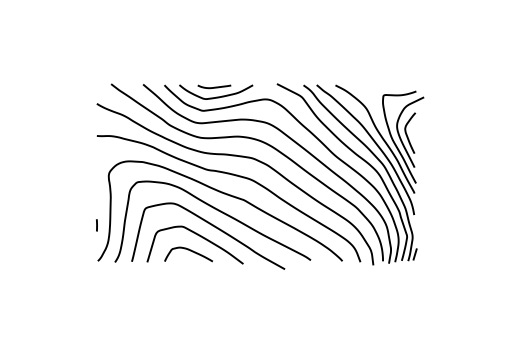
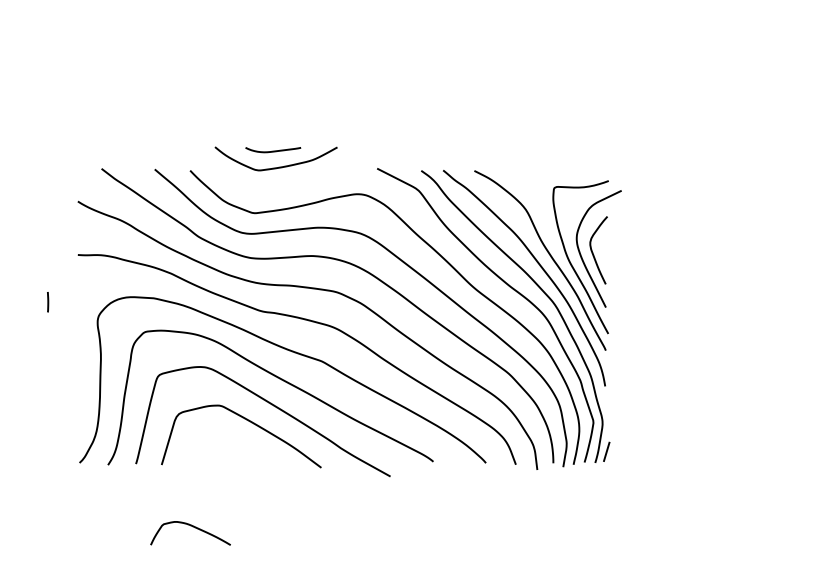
part: (216, 91) -> (276, 157), moved
line: (96, 225) -> (47, 302), moved
curve: (190, 251) -> (193, 528), moved

